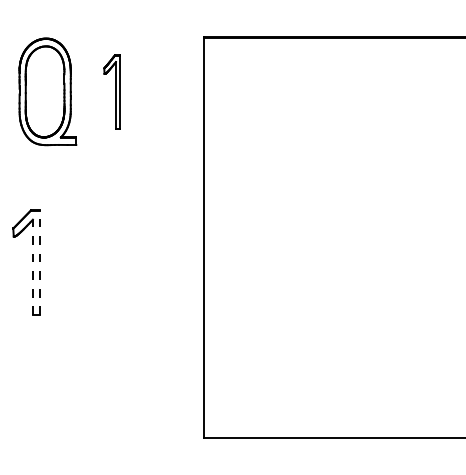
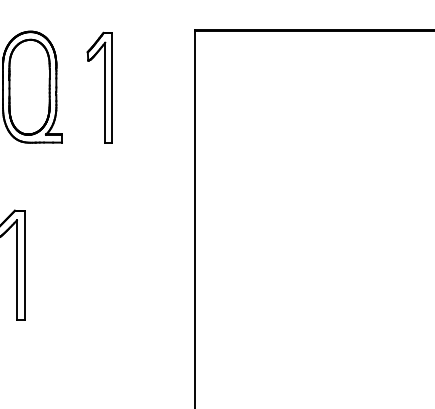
part: (111, 91) -> (98, 86), size x1.43
line: (40, 262) -> (24, 265), dashed -> solid
line: (32, 267) -> (16, 270), dashed -> solid

